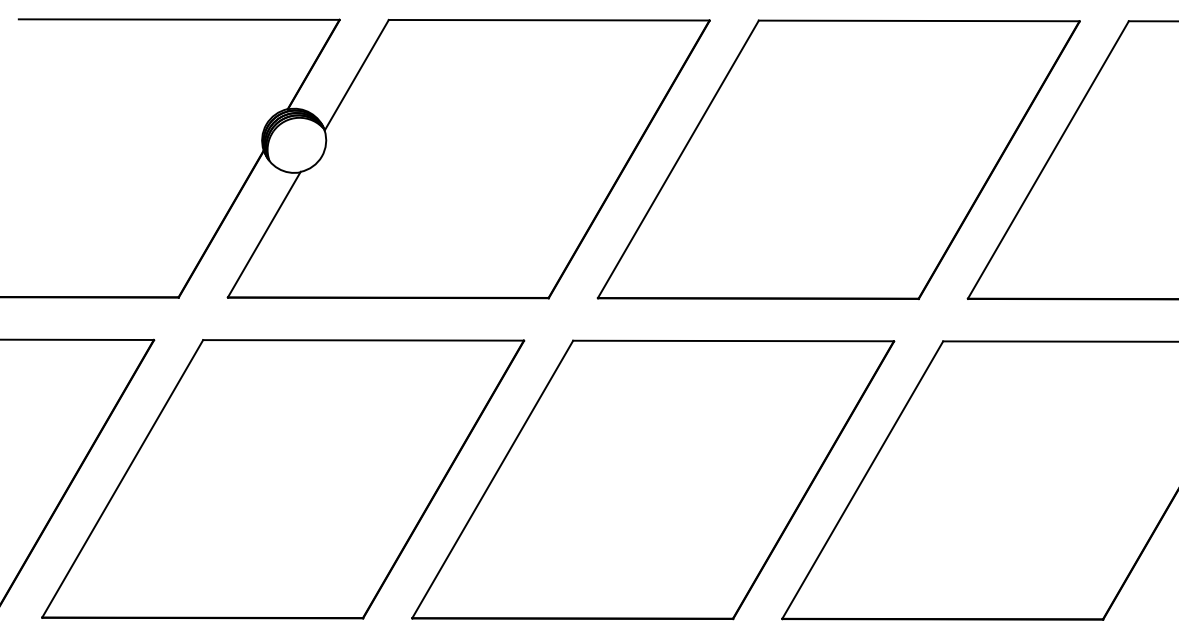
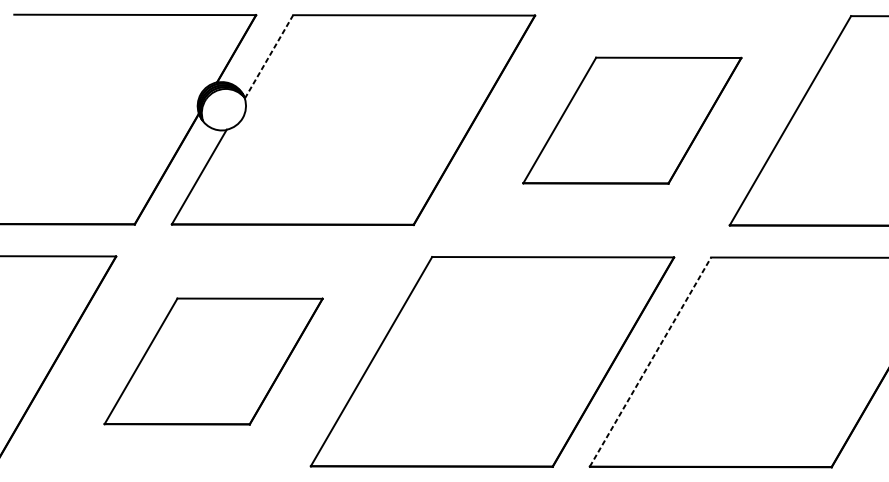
line: (356, 75) -> (268, 57), solid -> dashed
part: (838, 159) -> (632, 120), size x0.6
part: (283, 479) -> (213, 361), size x0.6
line: (863, 479) -> (651, 361), solid -> dashed

